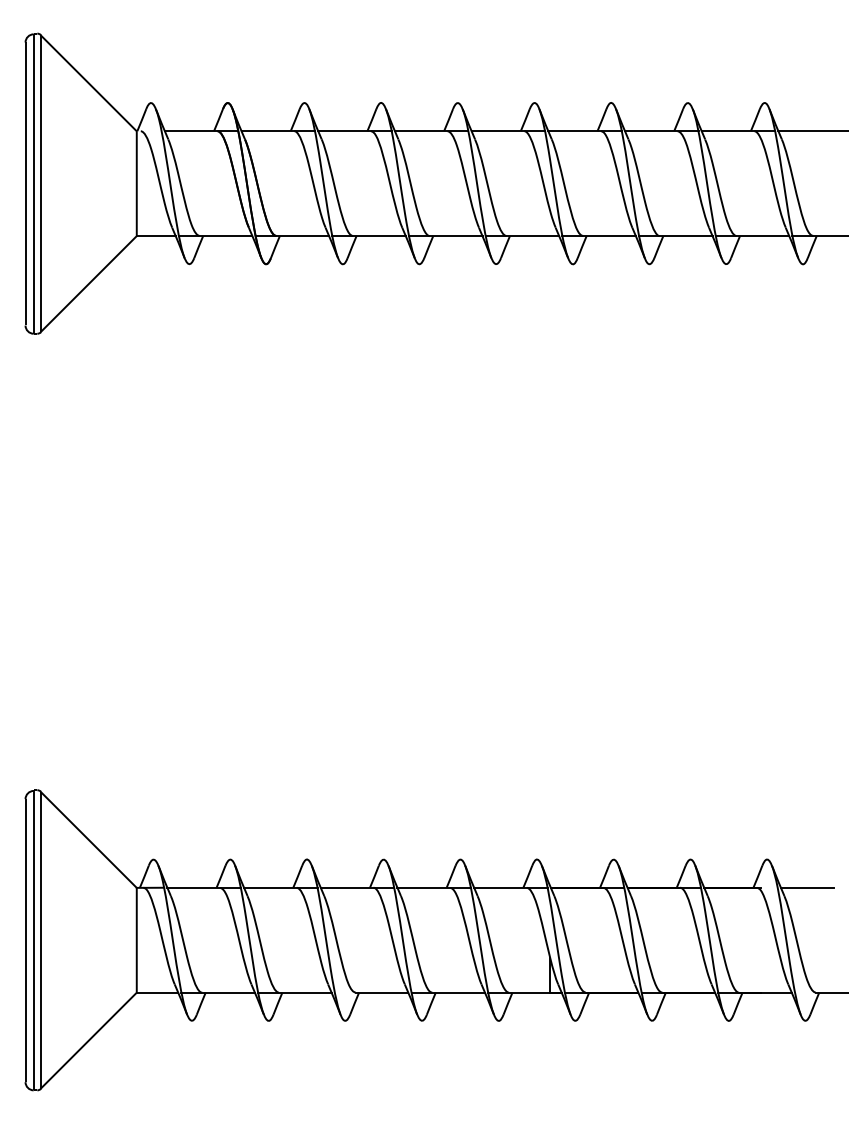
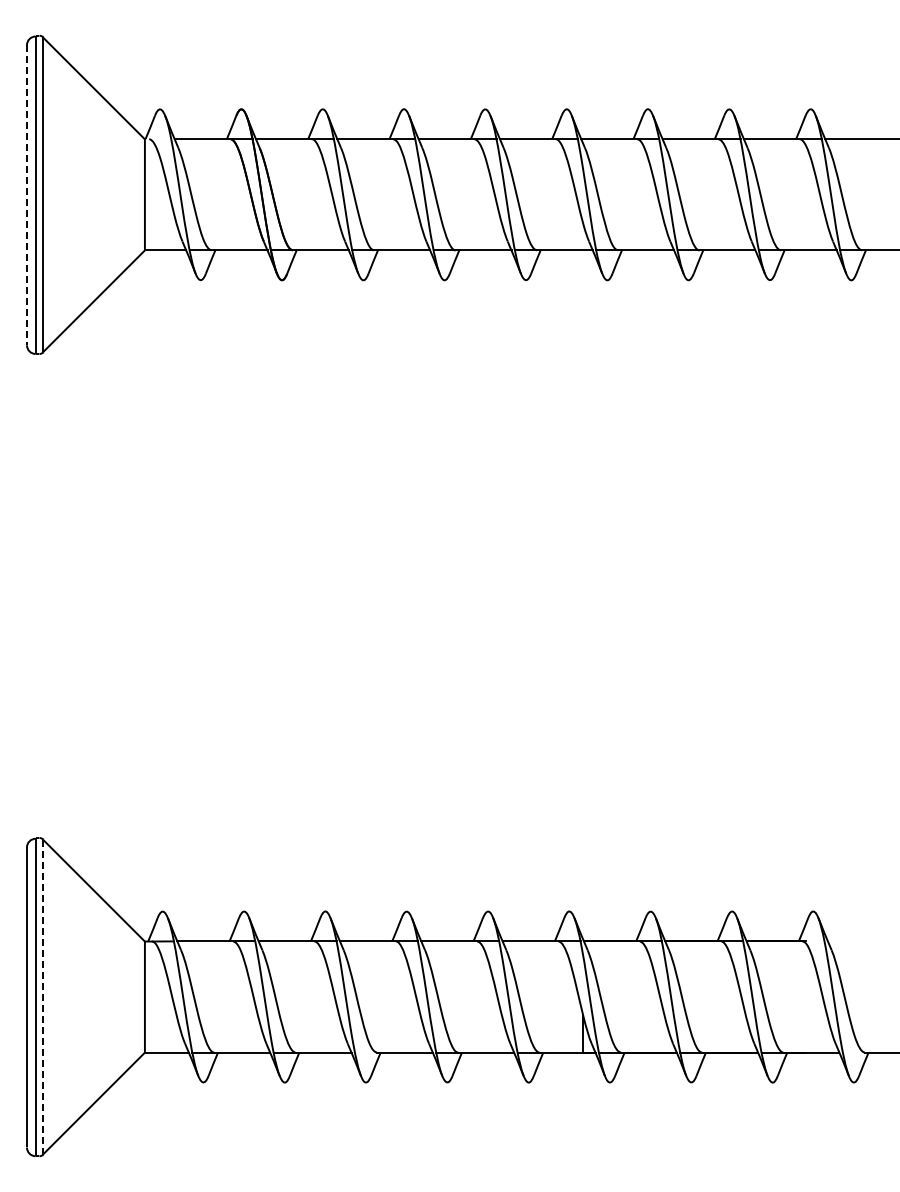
line: (25, 184) -> (26, 195), solid -> dashed
line: (806, 887) -> (855, 941), removed
line: (40, 940) -> (42, 997), solid -> dashed

